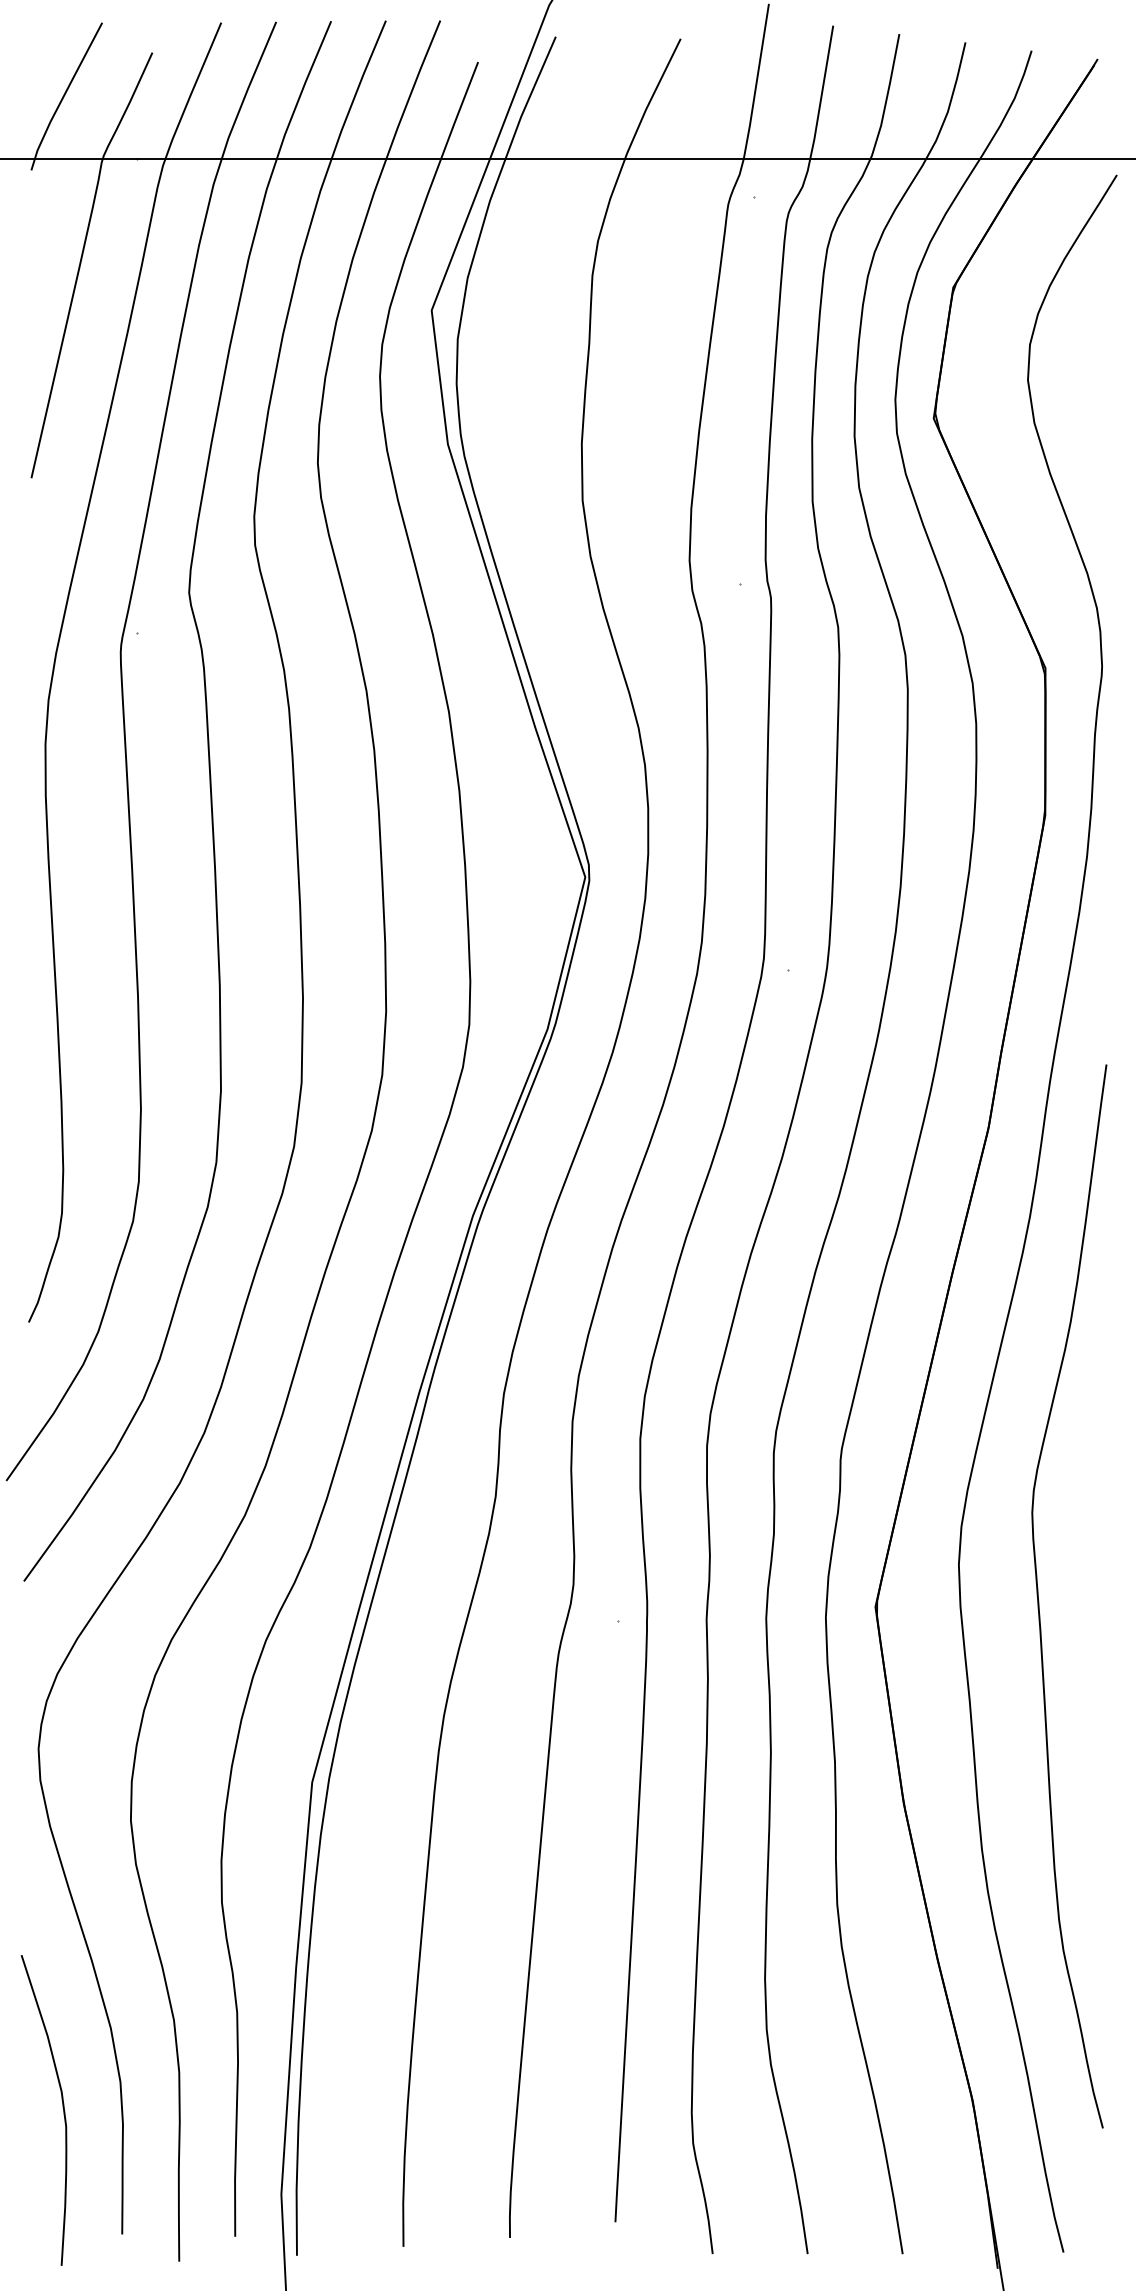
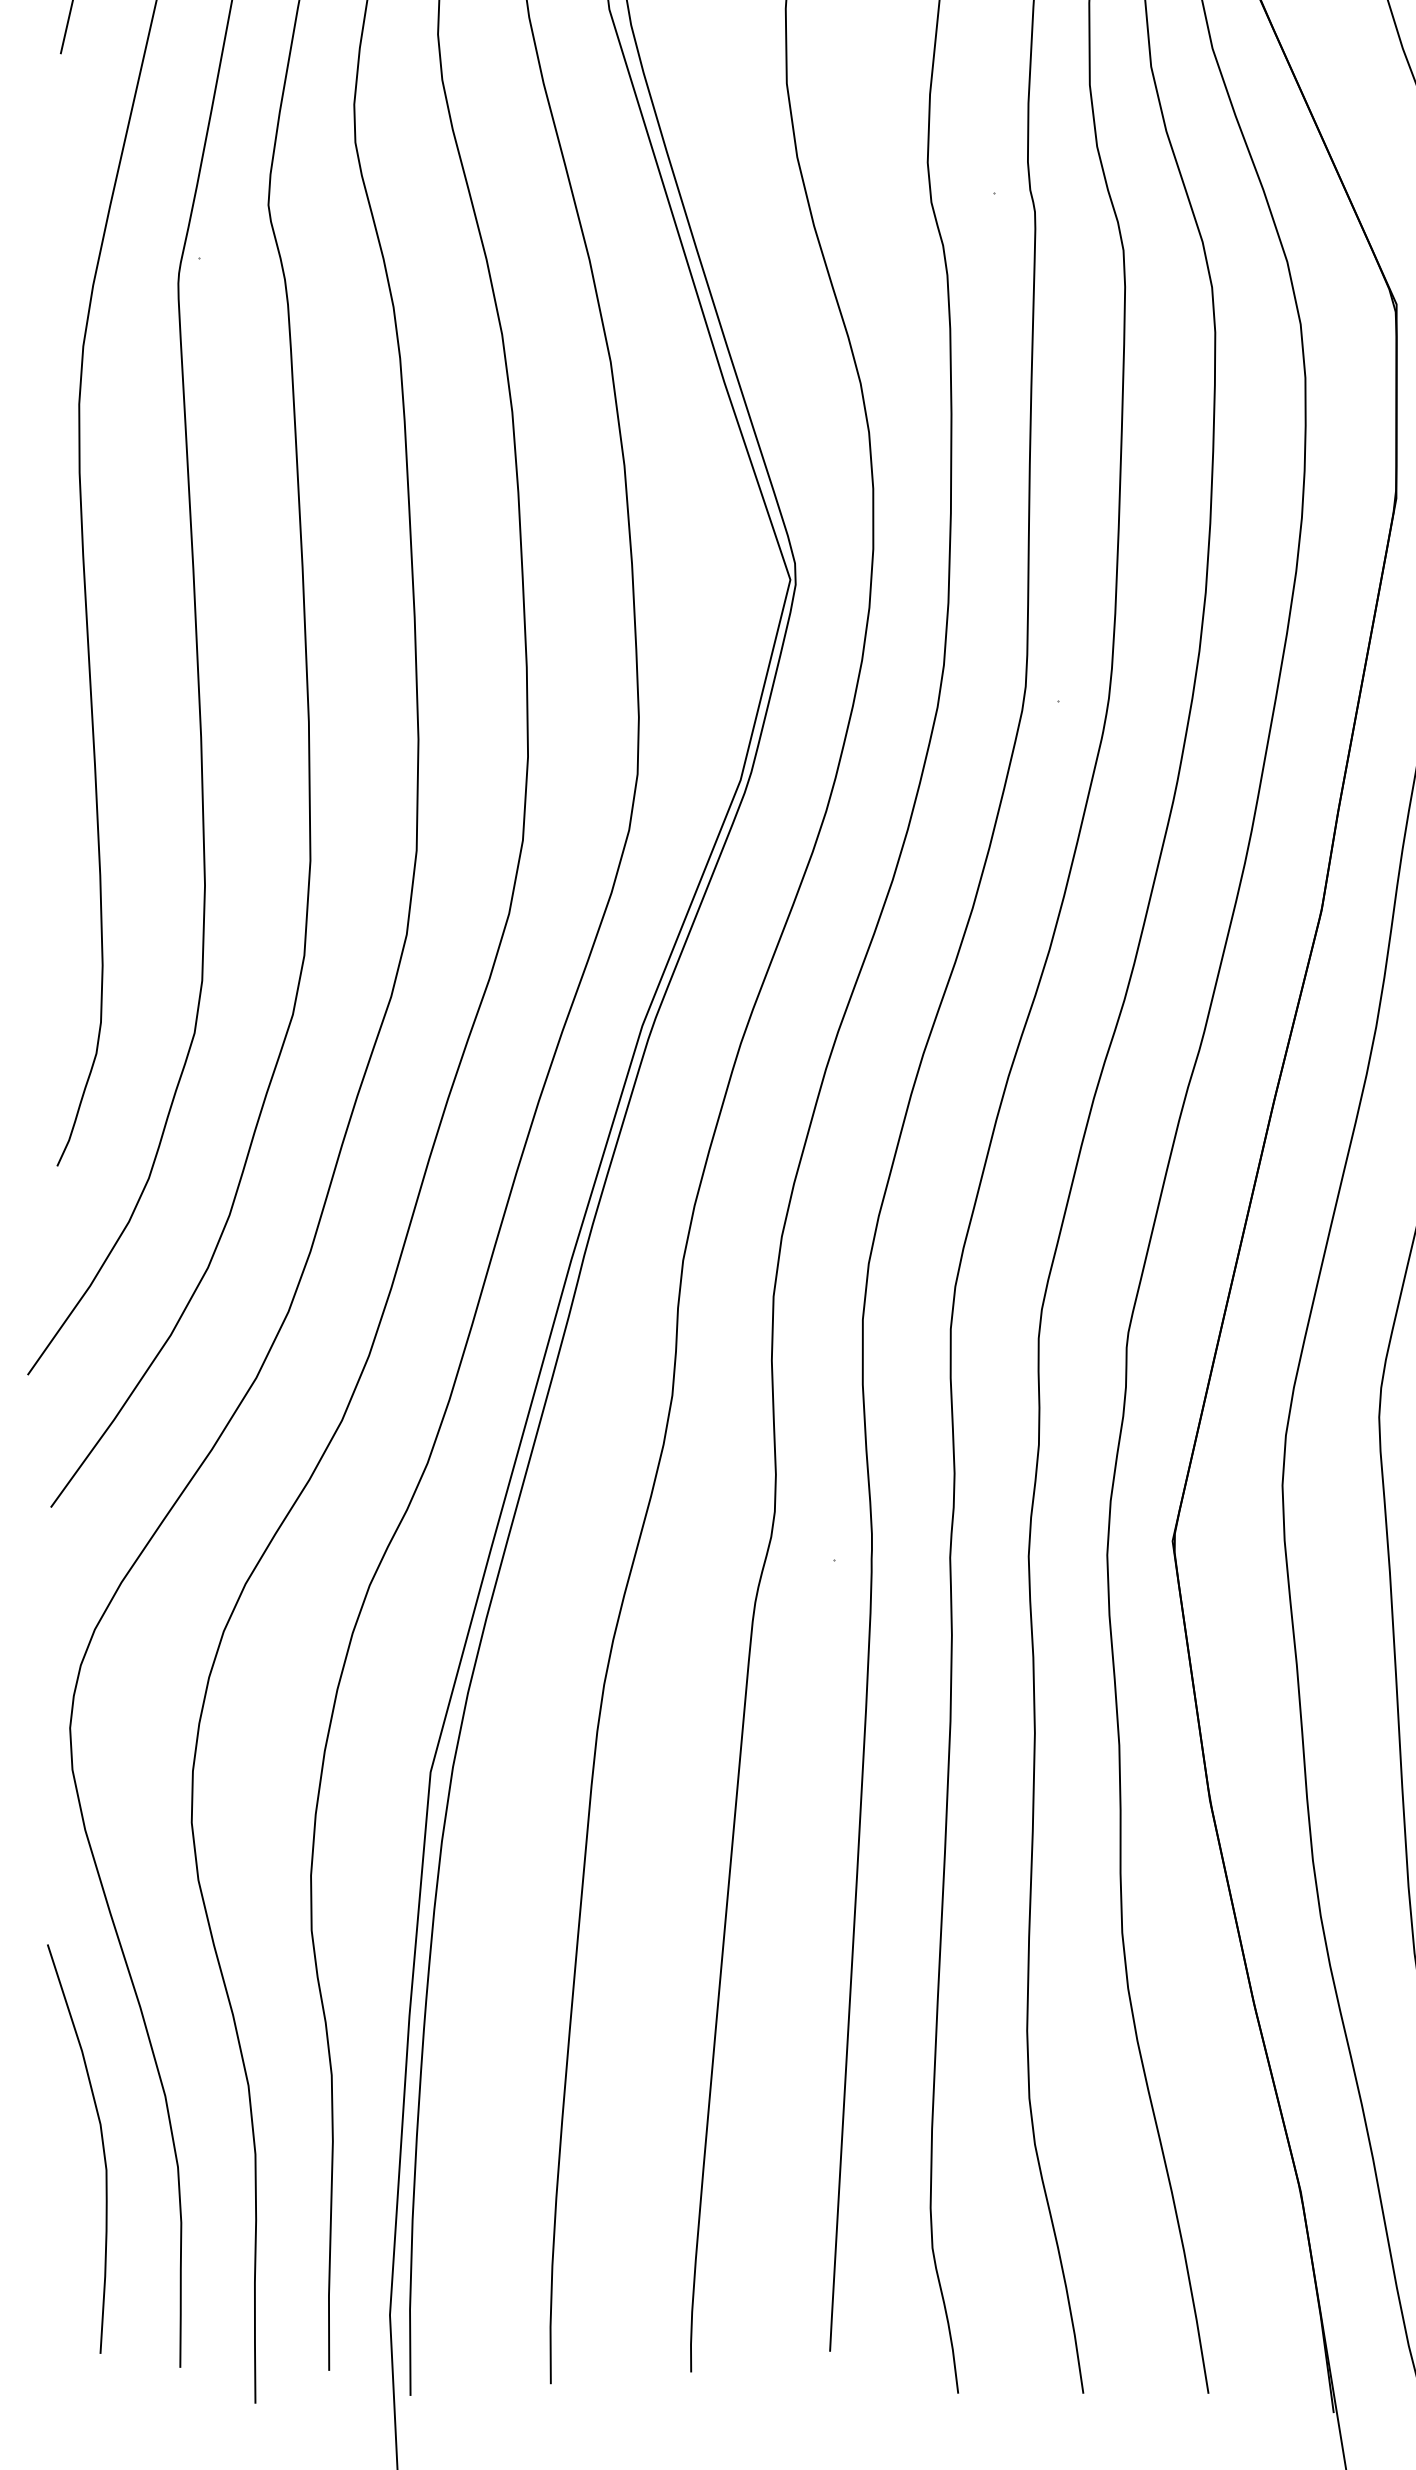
curve: (62, 2107) -> (101, 2145), moved

